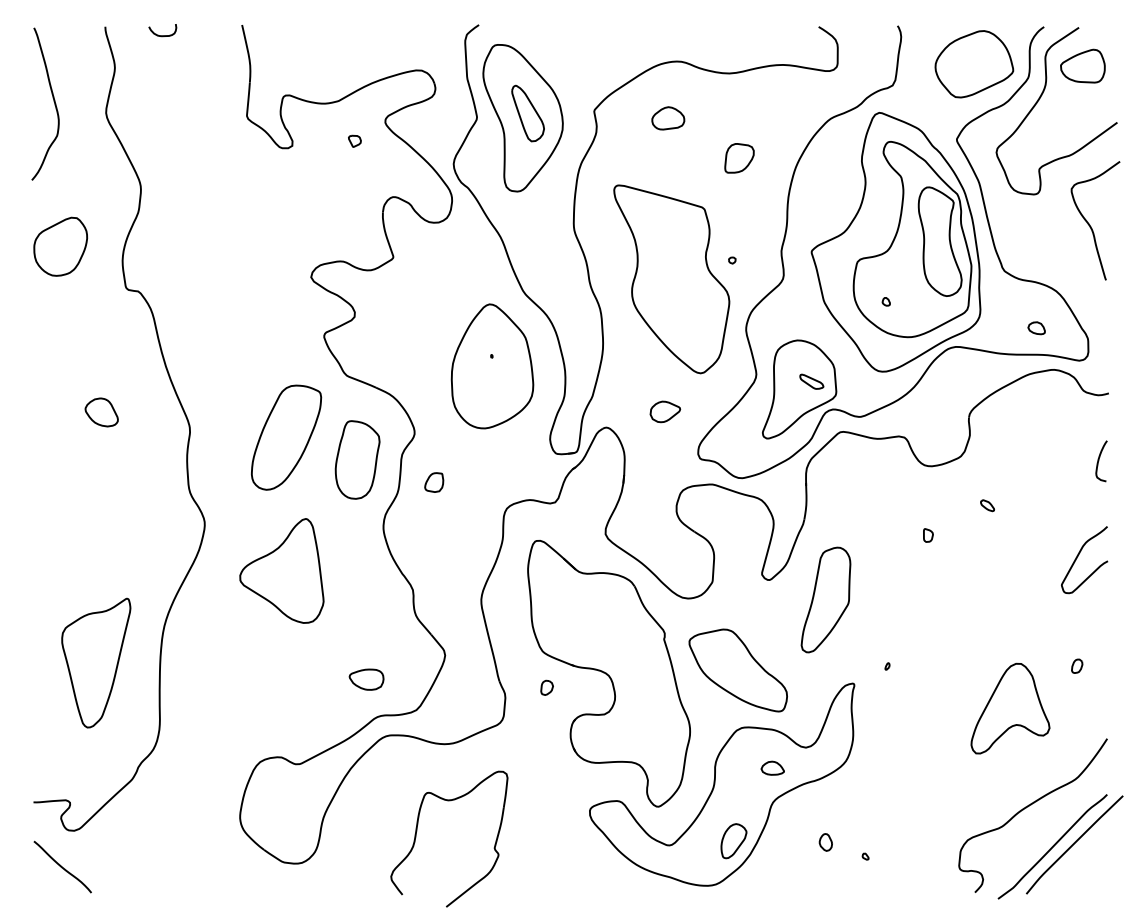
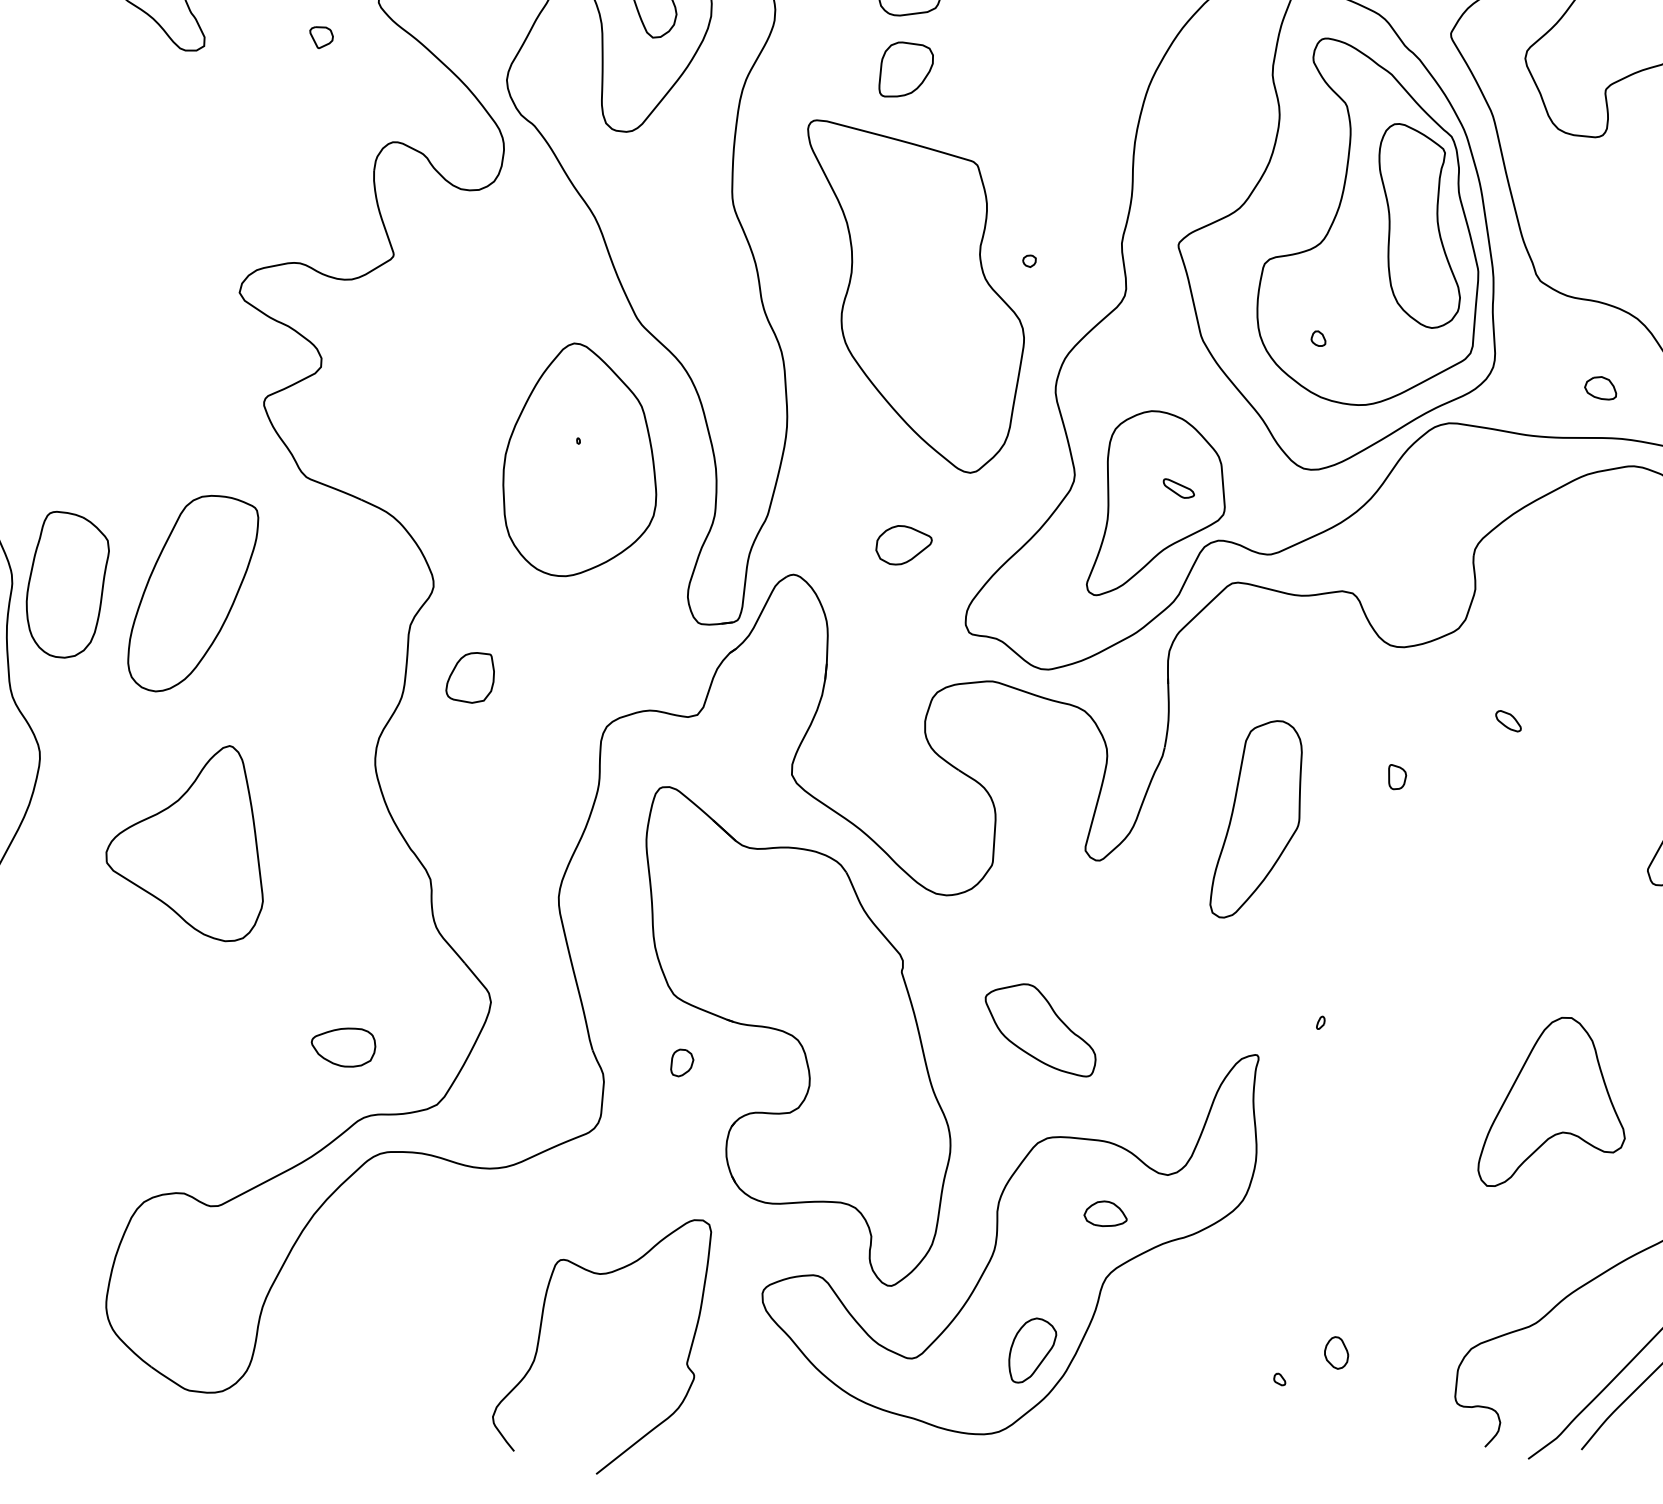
part: (739, 158) -> (906, 69), moved
part: (811, 381) -> (1178, 488), size x0.7
part: (357, 459) -> (67, 583), moved
part: (434, 482) -> (470, 677), size x1.4
part: (825, 599) -> (1255, 818), moved
part: (737, 670) -> (1039, 1030), size x0.6
part: (417, 831) -> (542, 1332), moved
part: (825, 842) -> (1335, 1353), moved

